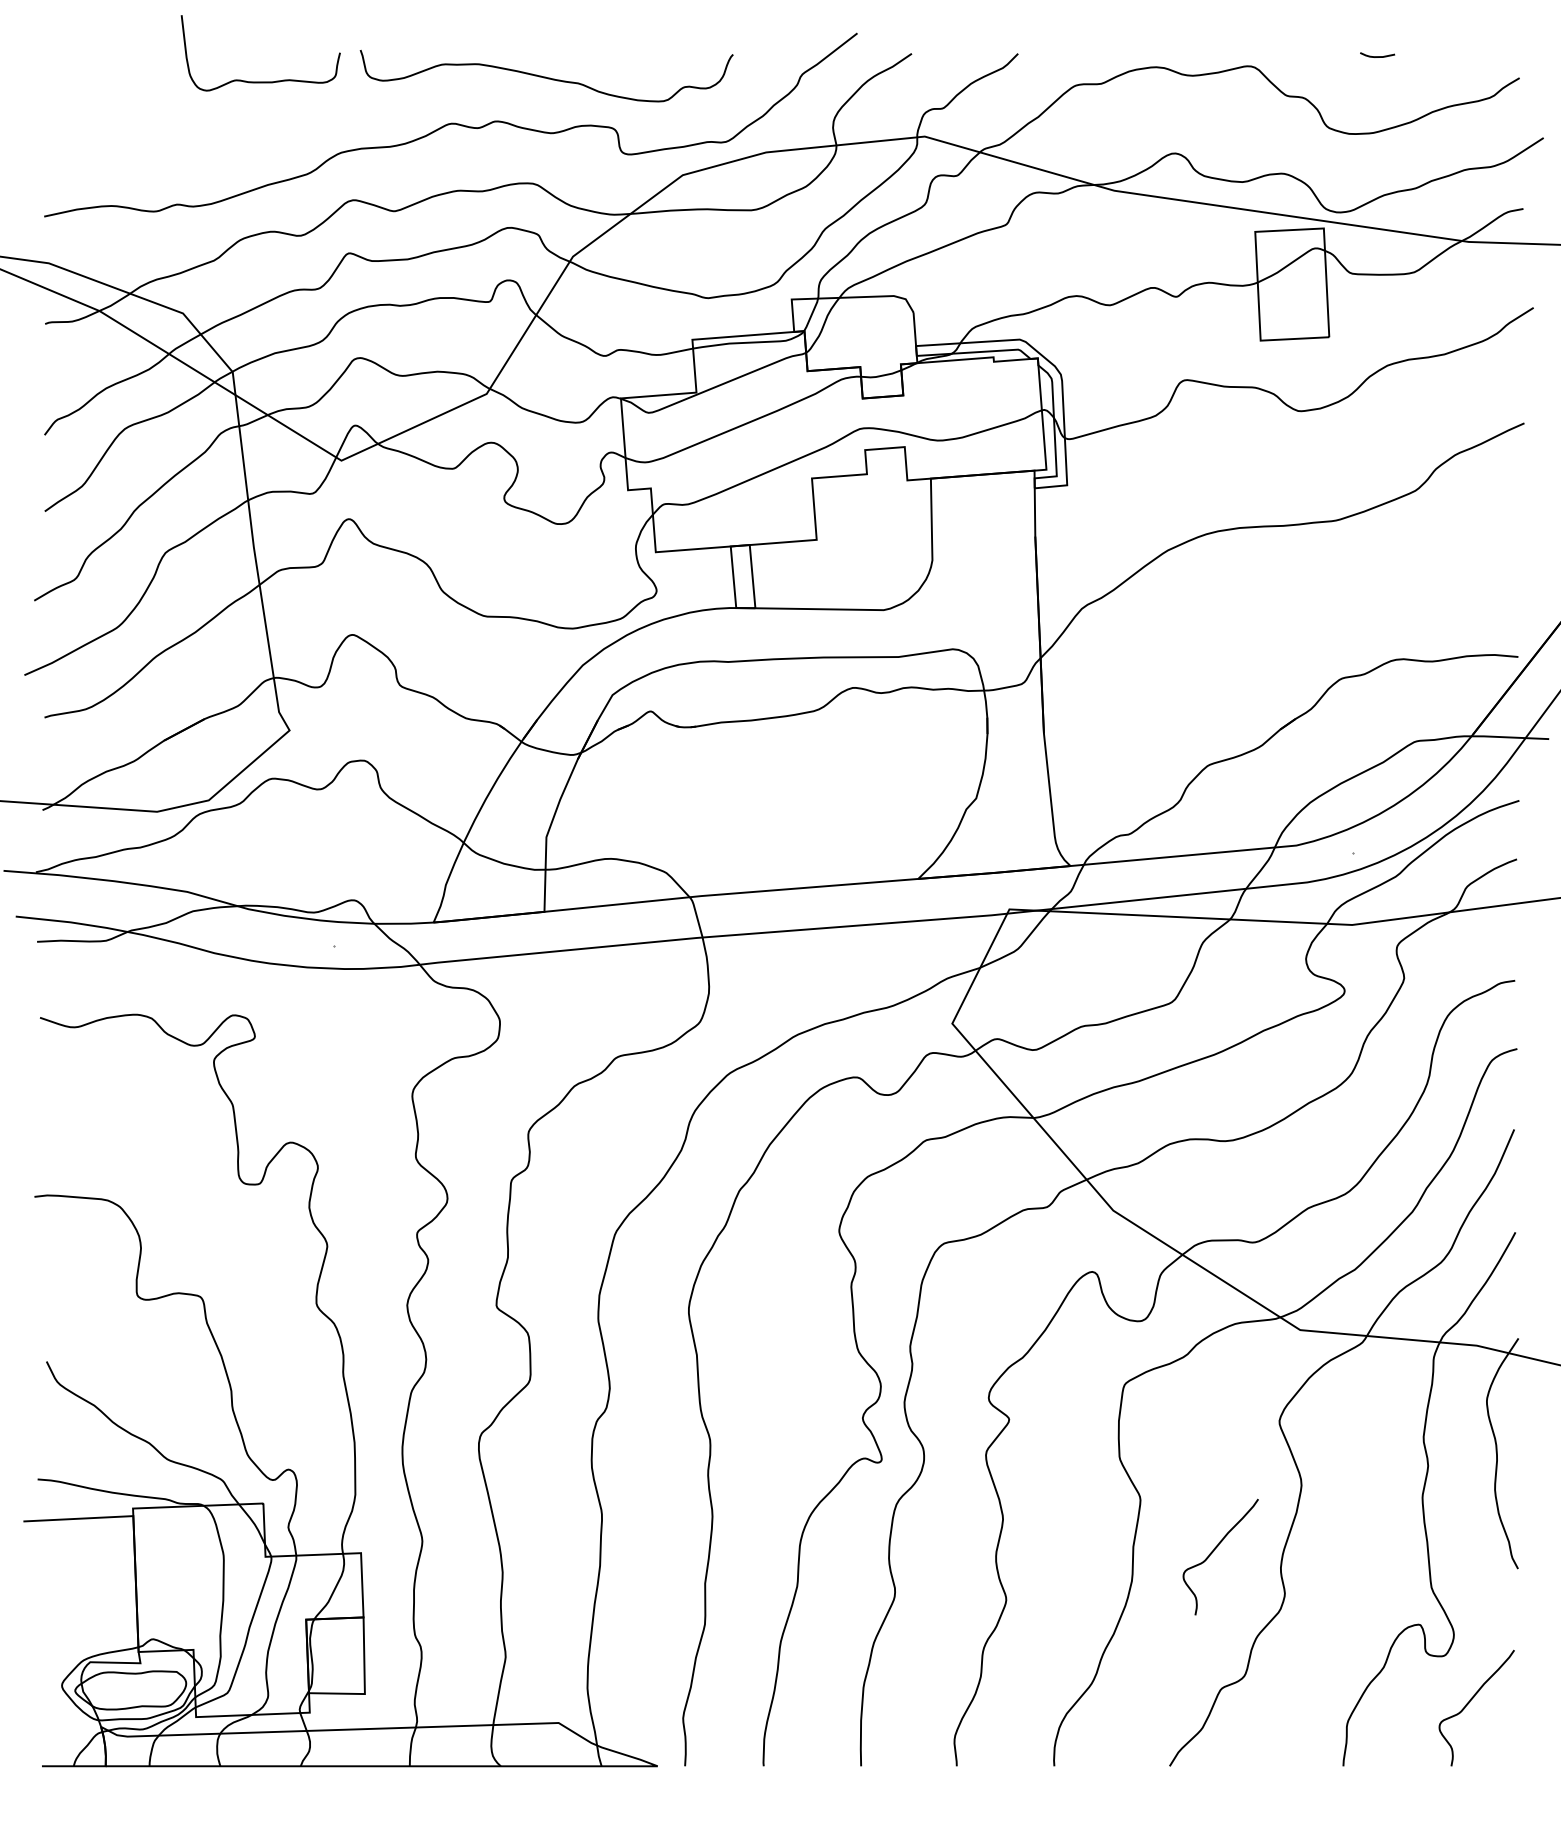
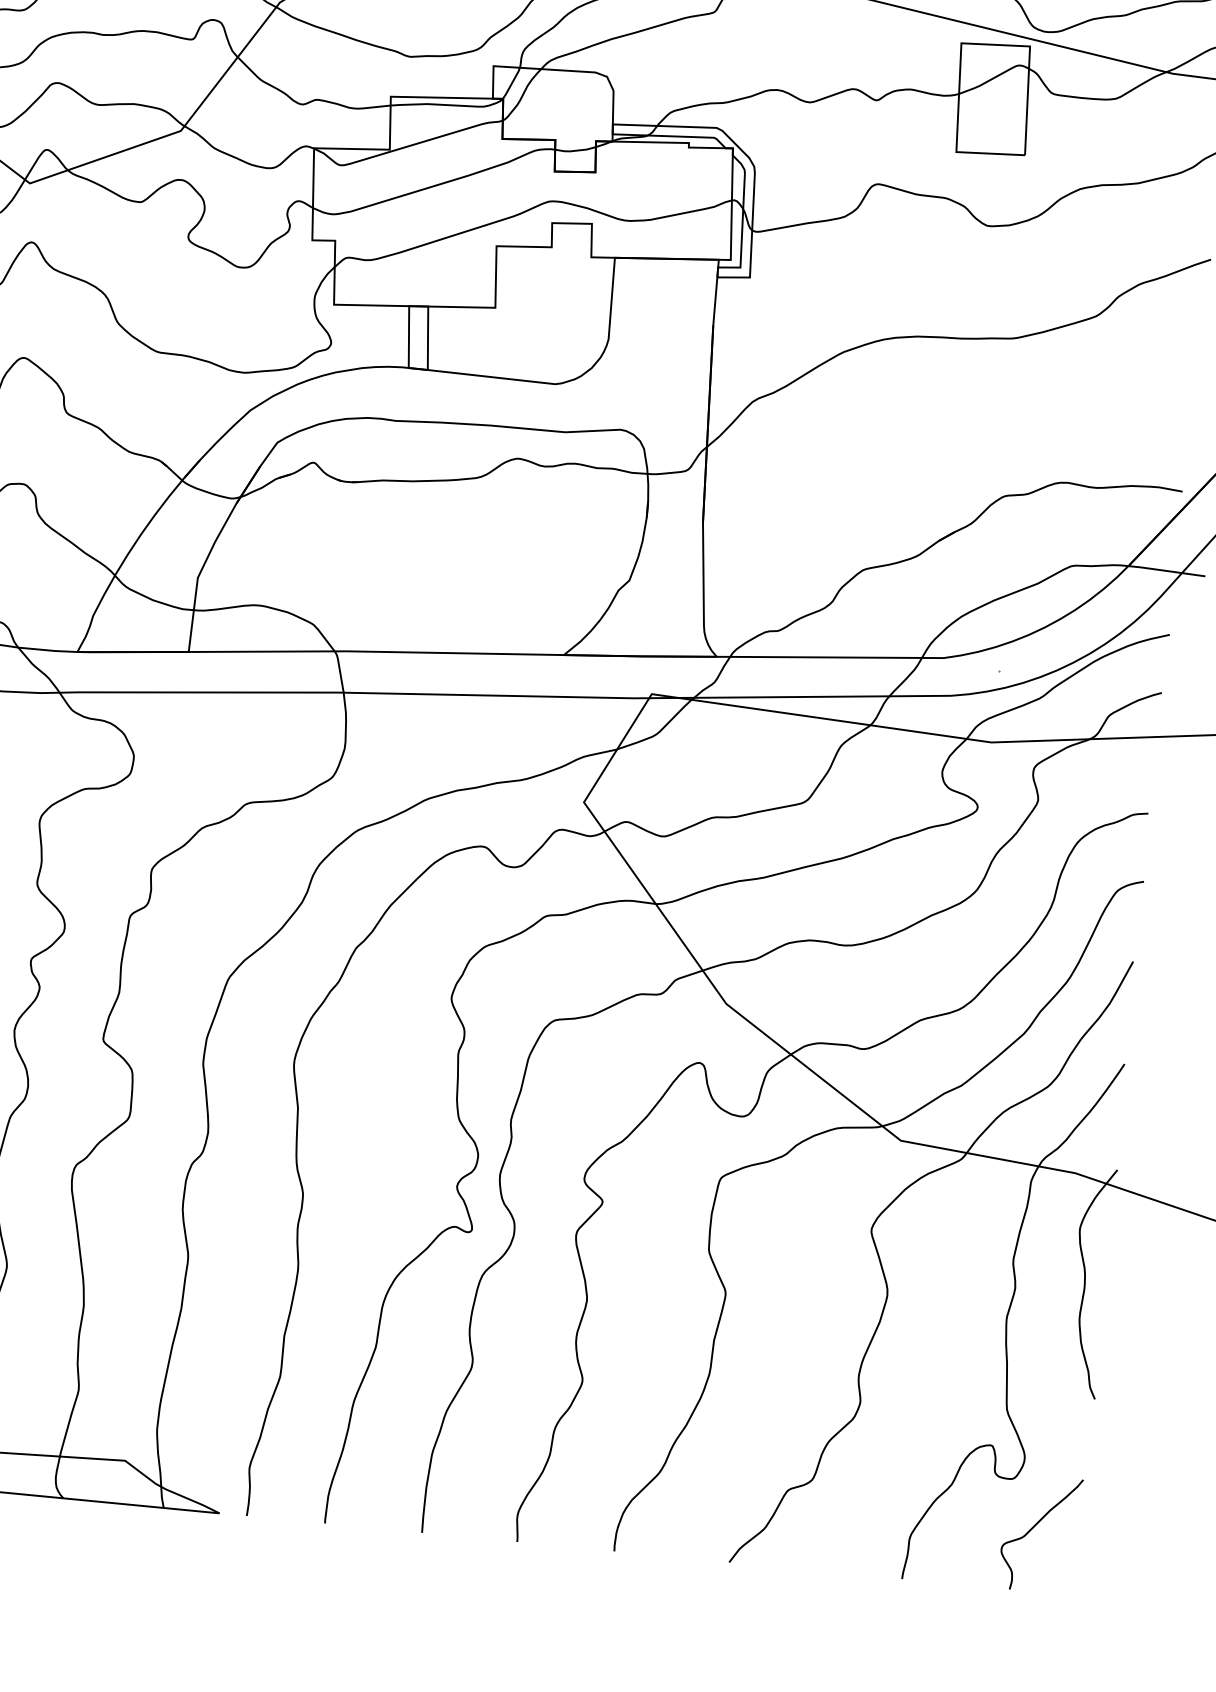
curve: (1213, 1552) -> (793, 1353), removed

